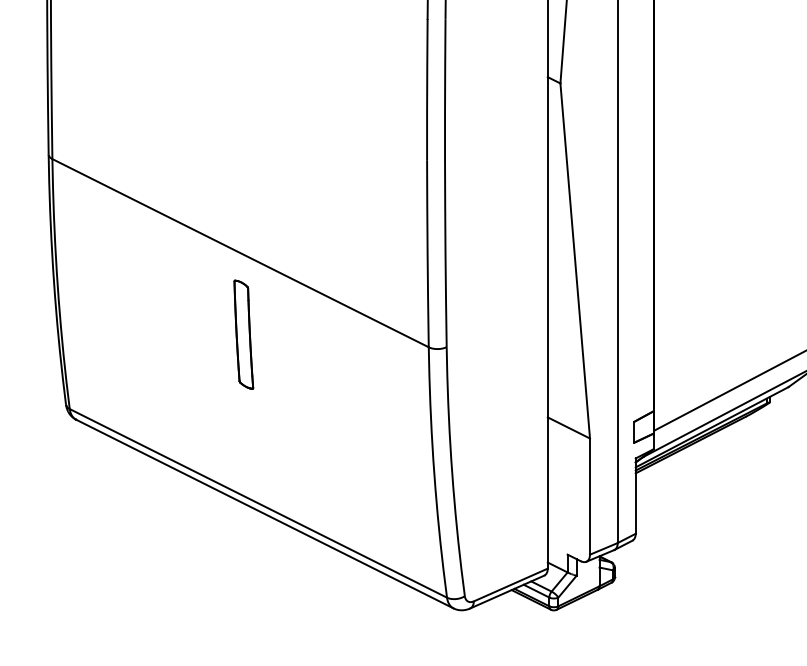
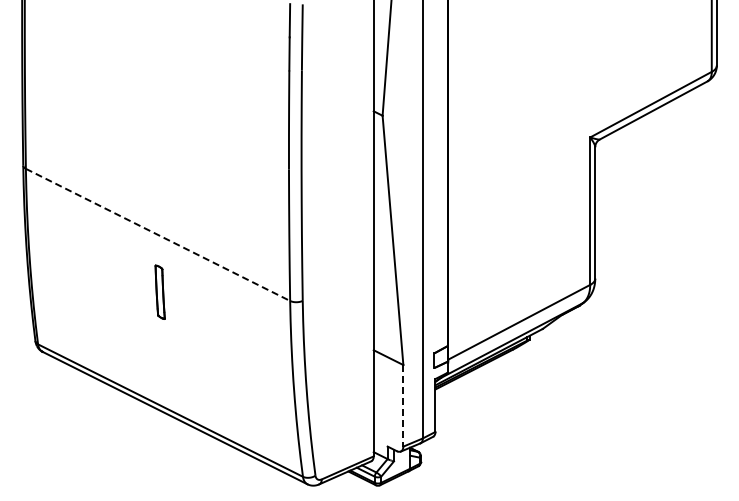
line: (241, 252) -> (158, 234), solid -> dashed
part: (242, 335) -> (159, 292), size x0.7
line: (590, 496) -> (403, 405), solid -> dashed

